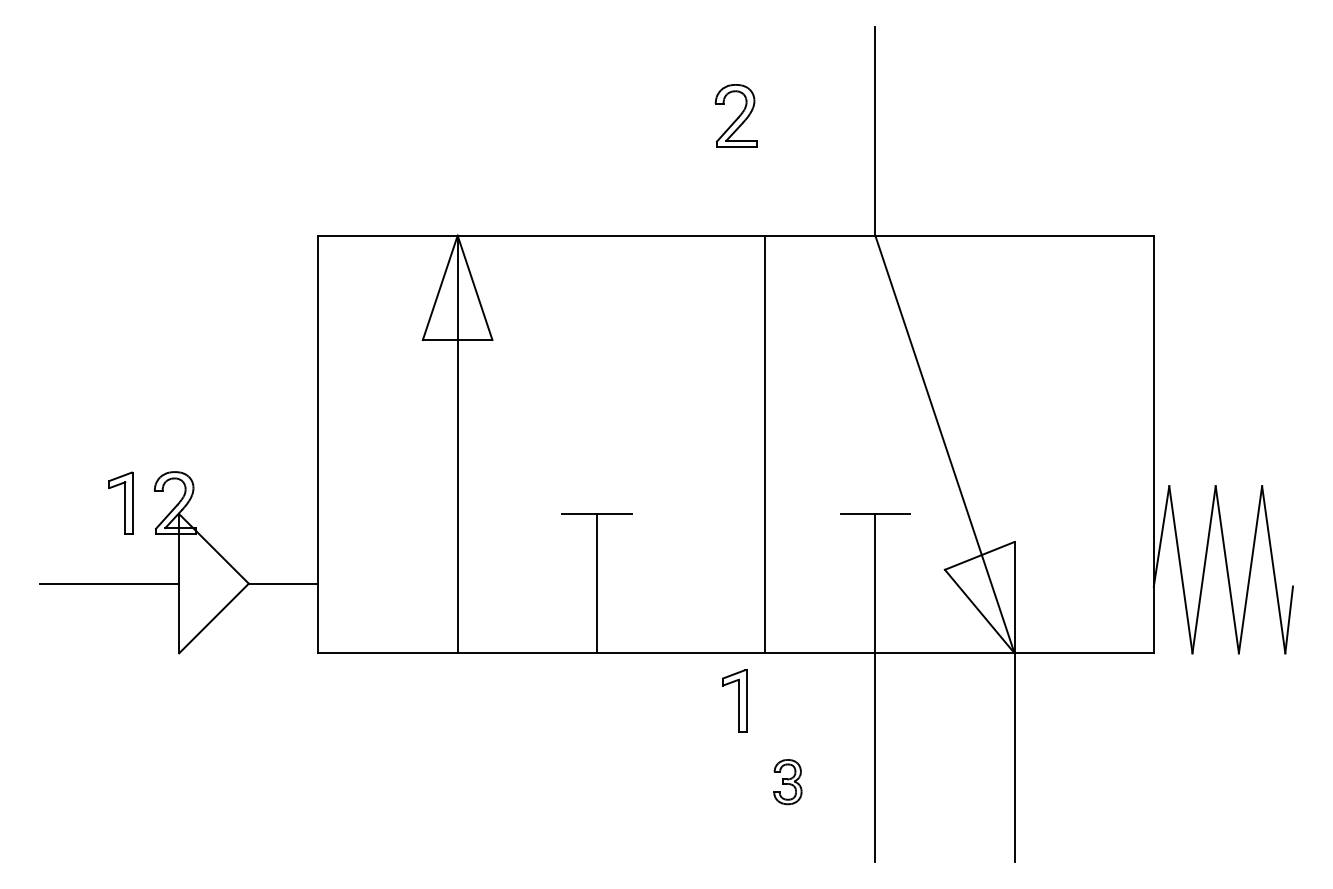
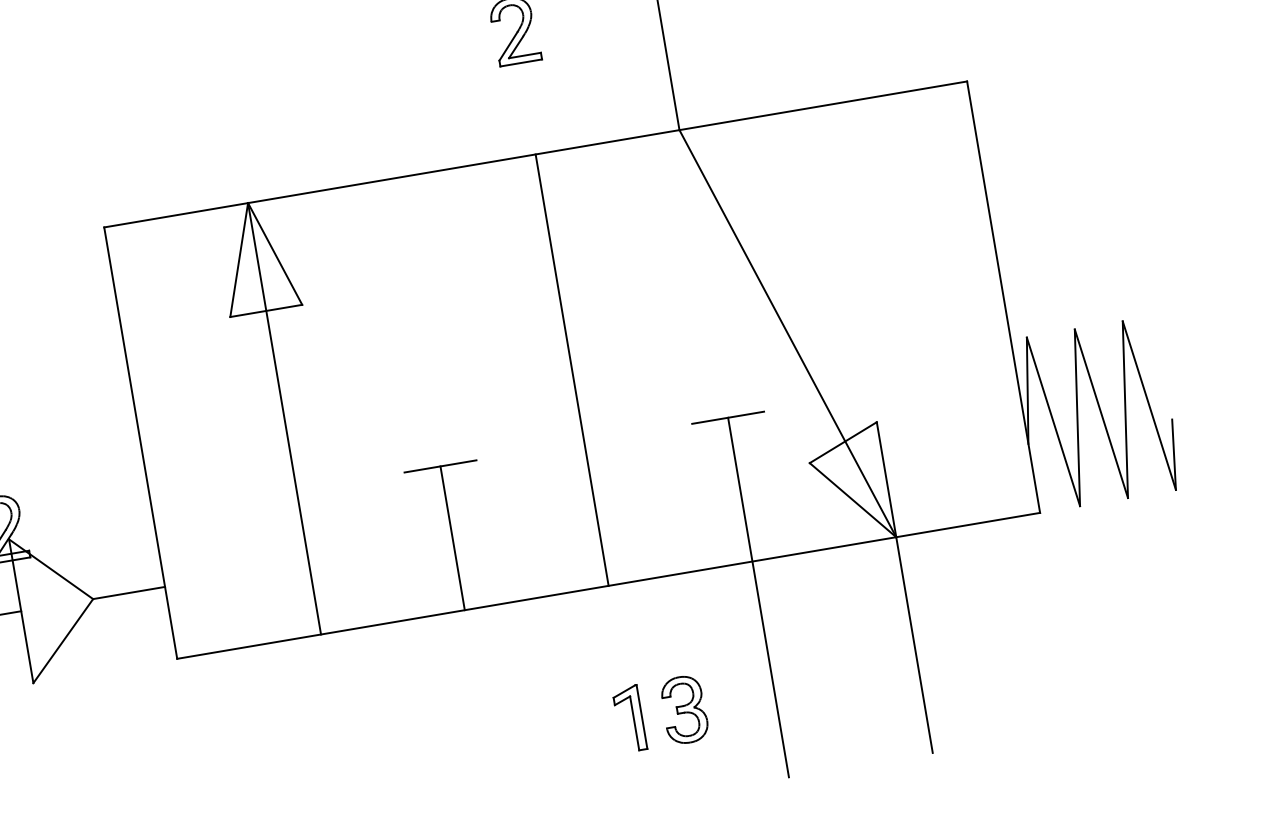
line: (765, 444) -> (572, 370), moved
part: (734, 700) -> (629, 718), moved
part: (787, 781) -> (684, 709), size x1.43

